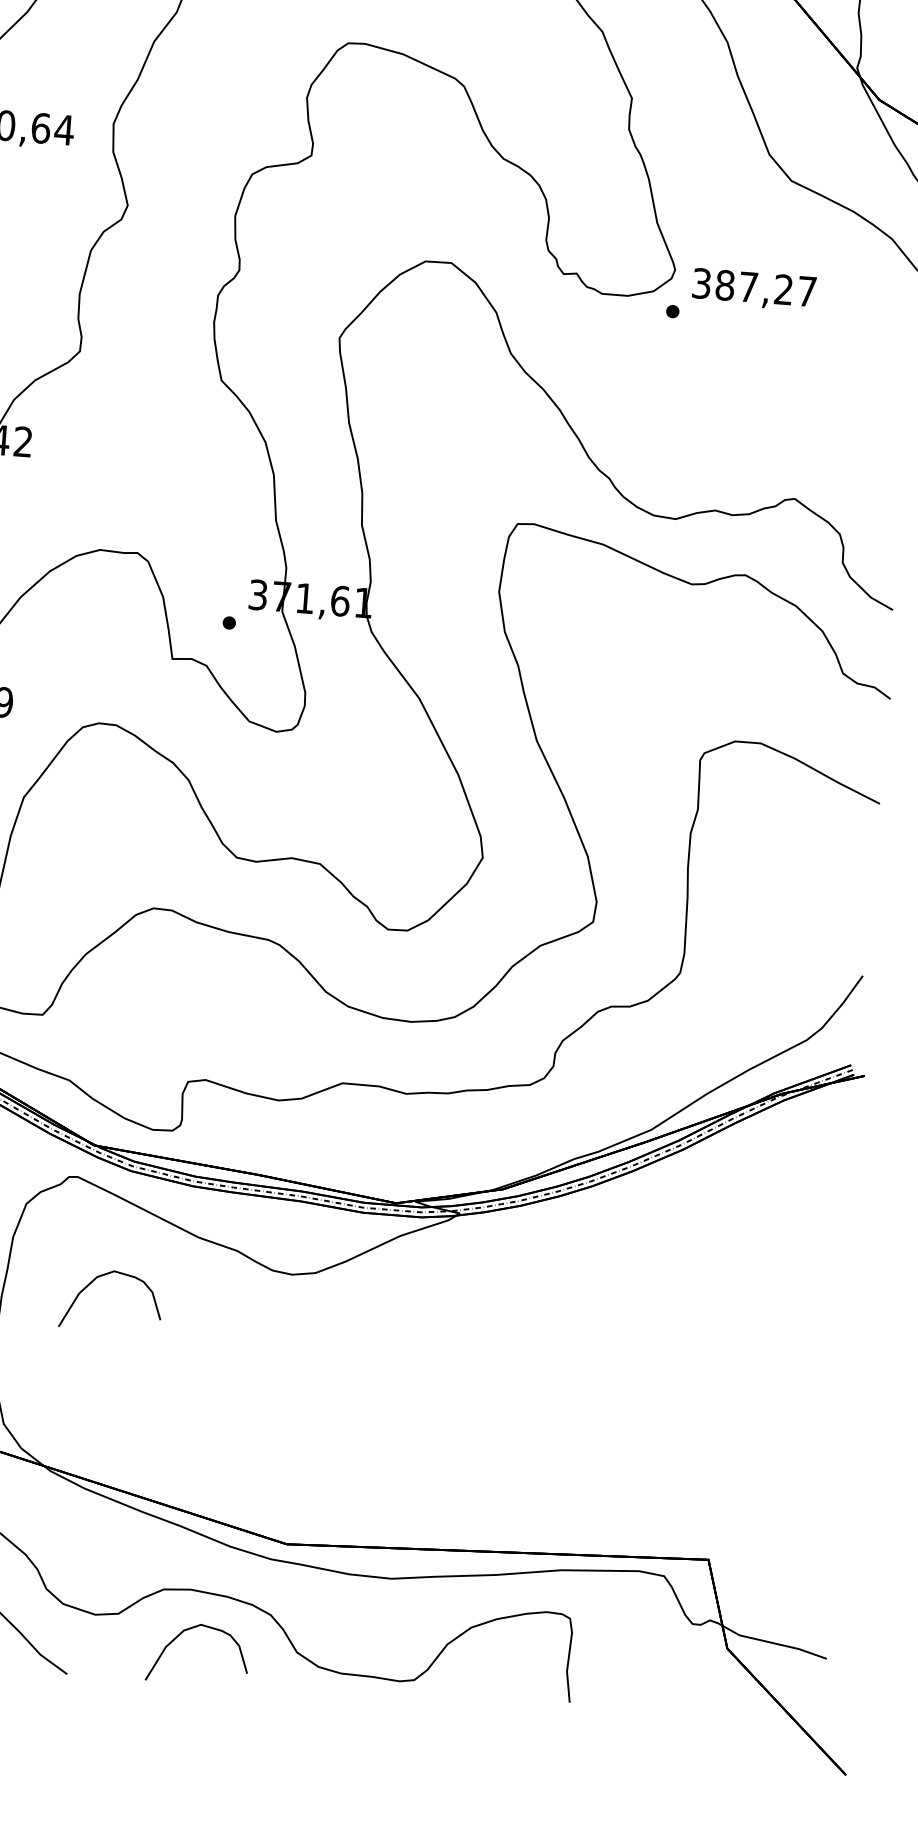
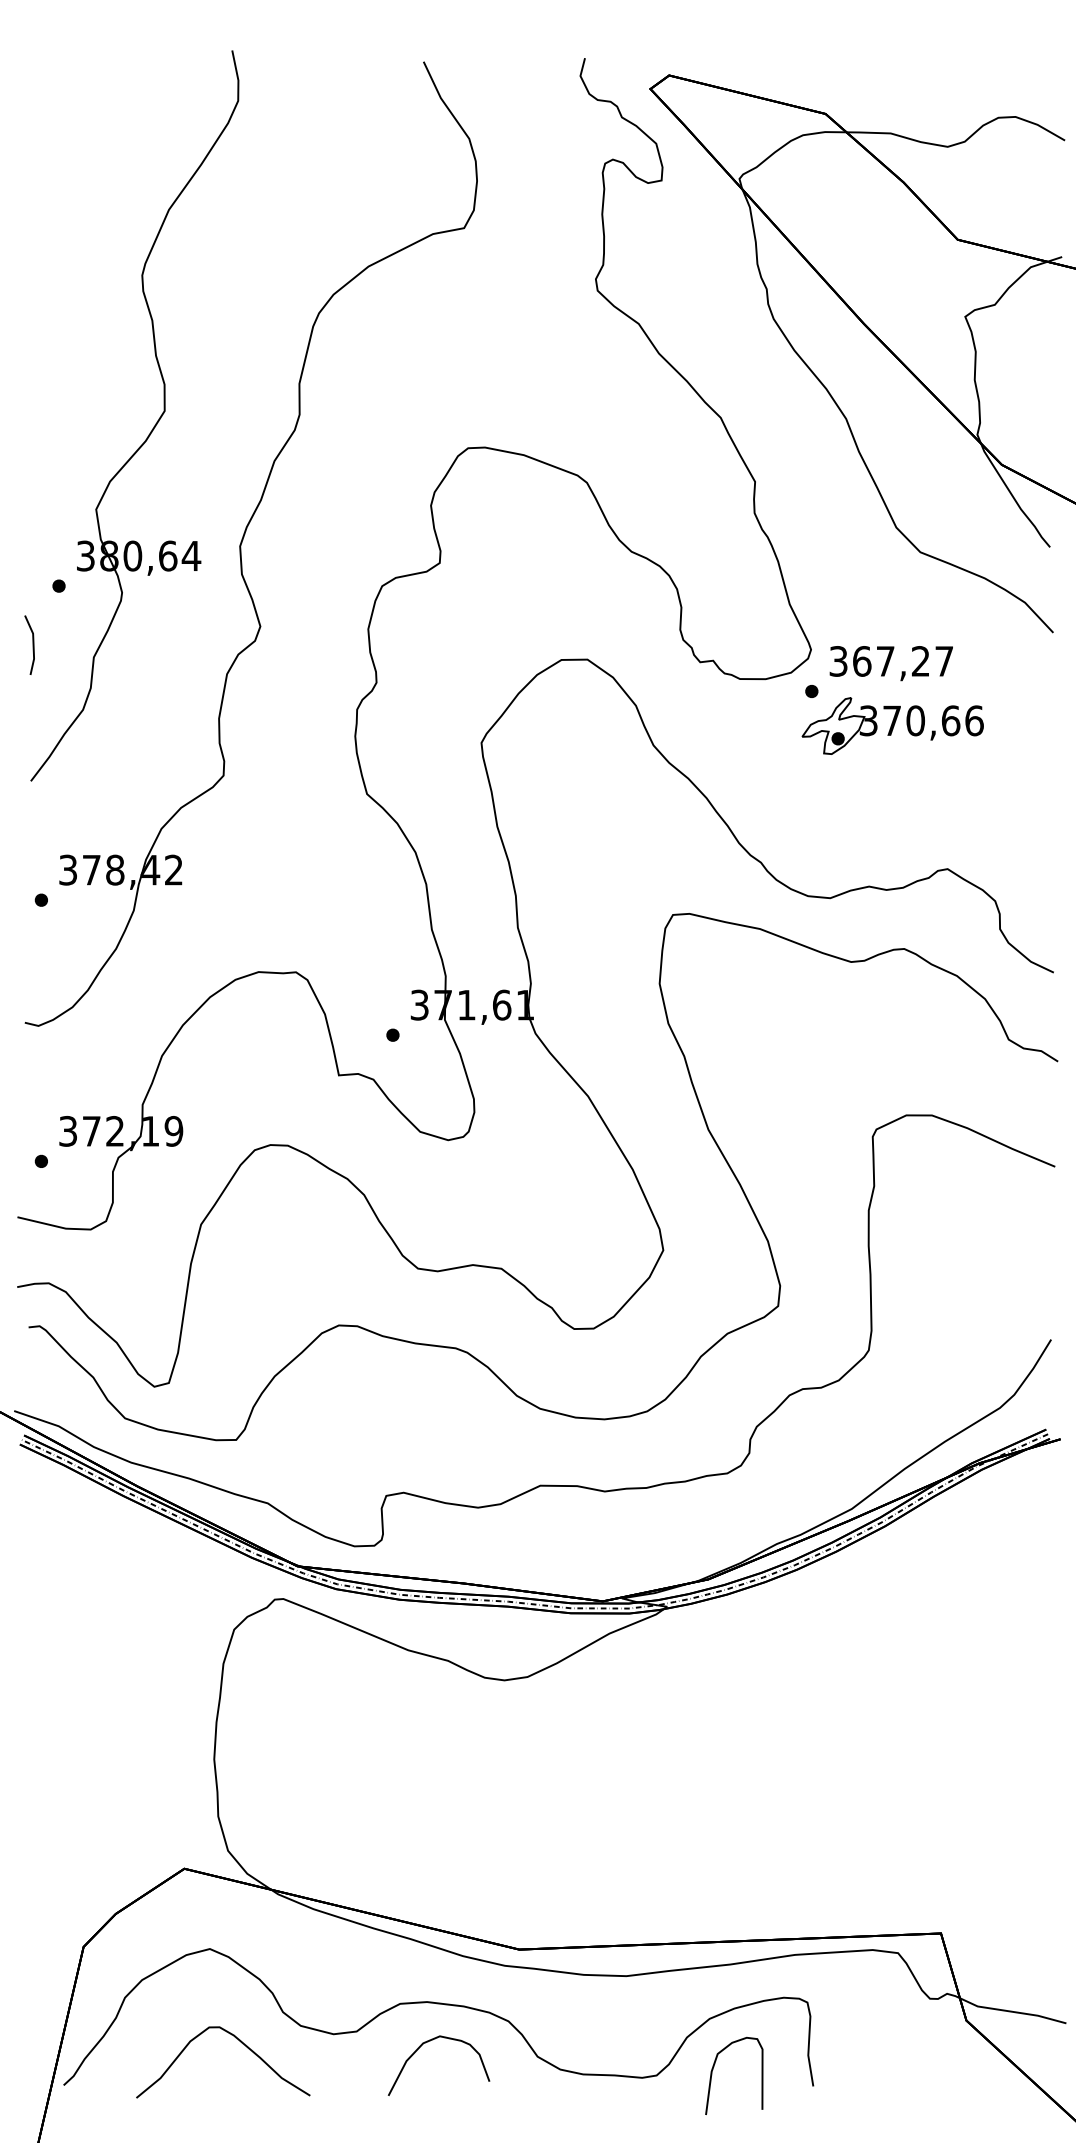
text: (725, 285) -> (862, 661), 387,27 -> 367,27
part: (750, 351) -> (892, 725), added
curve: (102, 1276) -> (315, 1696), removed
curve: (471, 1678) -> (713, 2069), added

